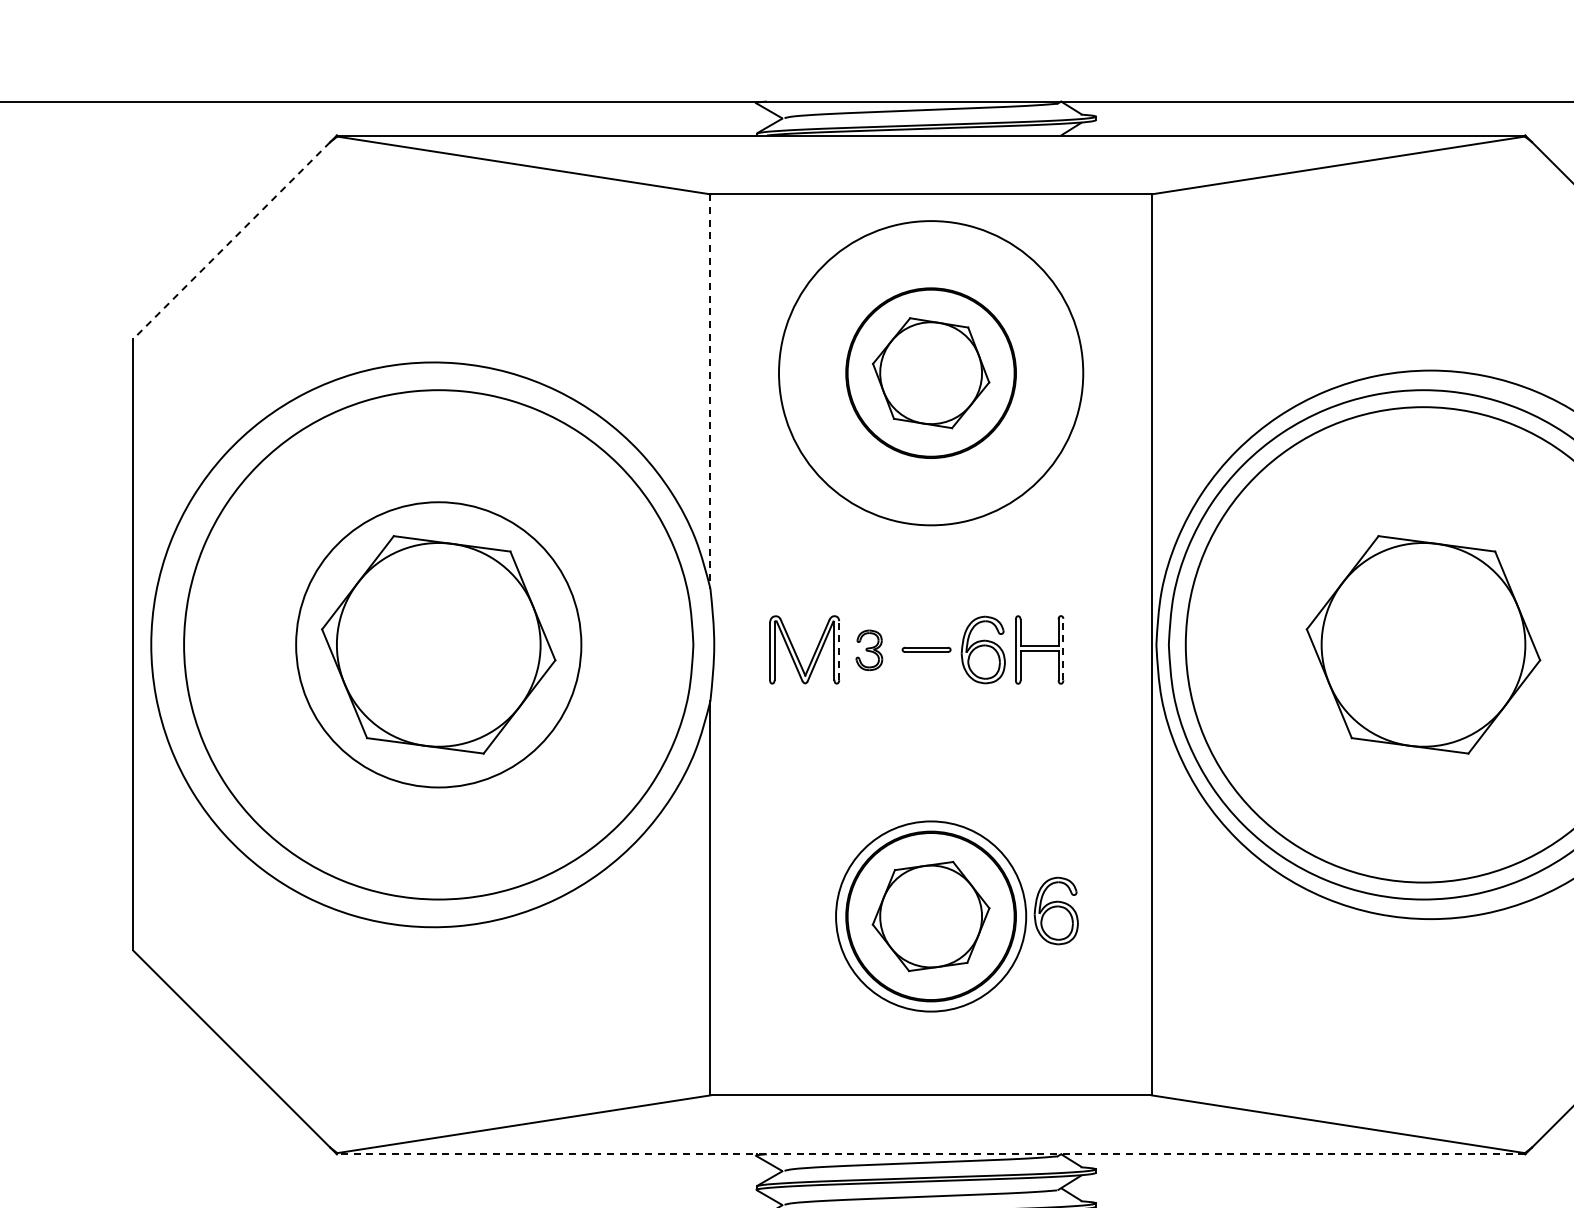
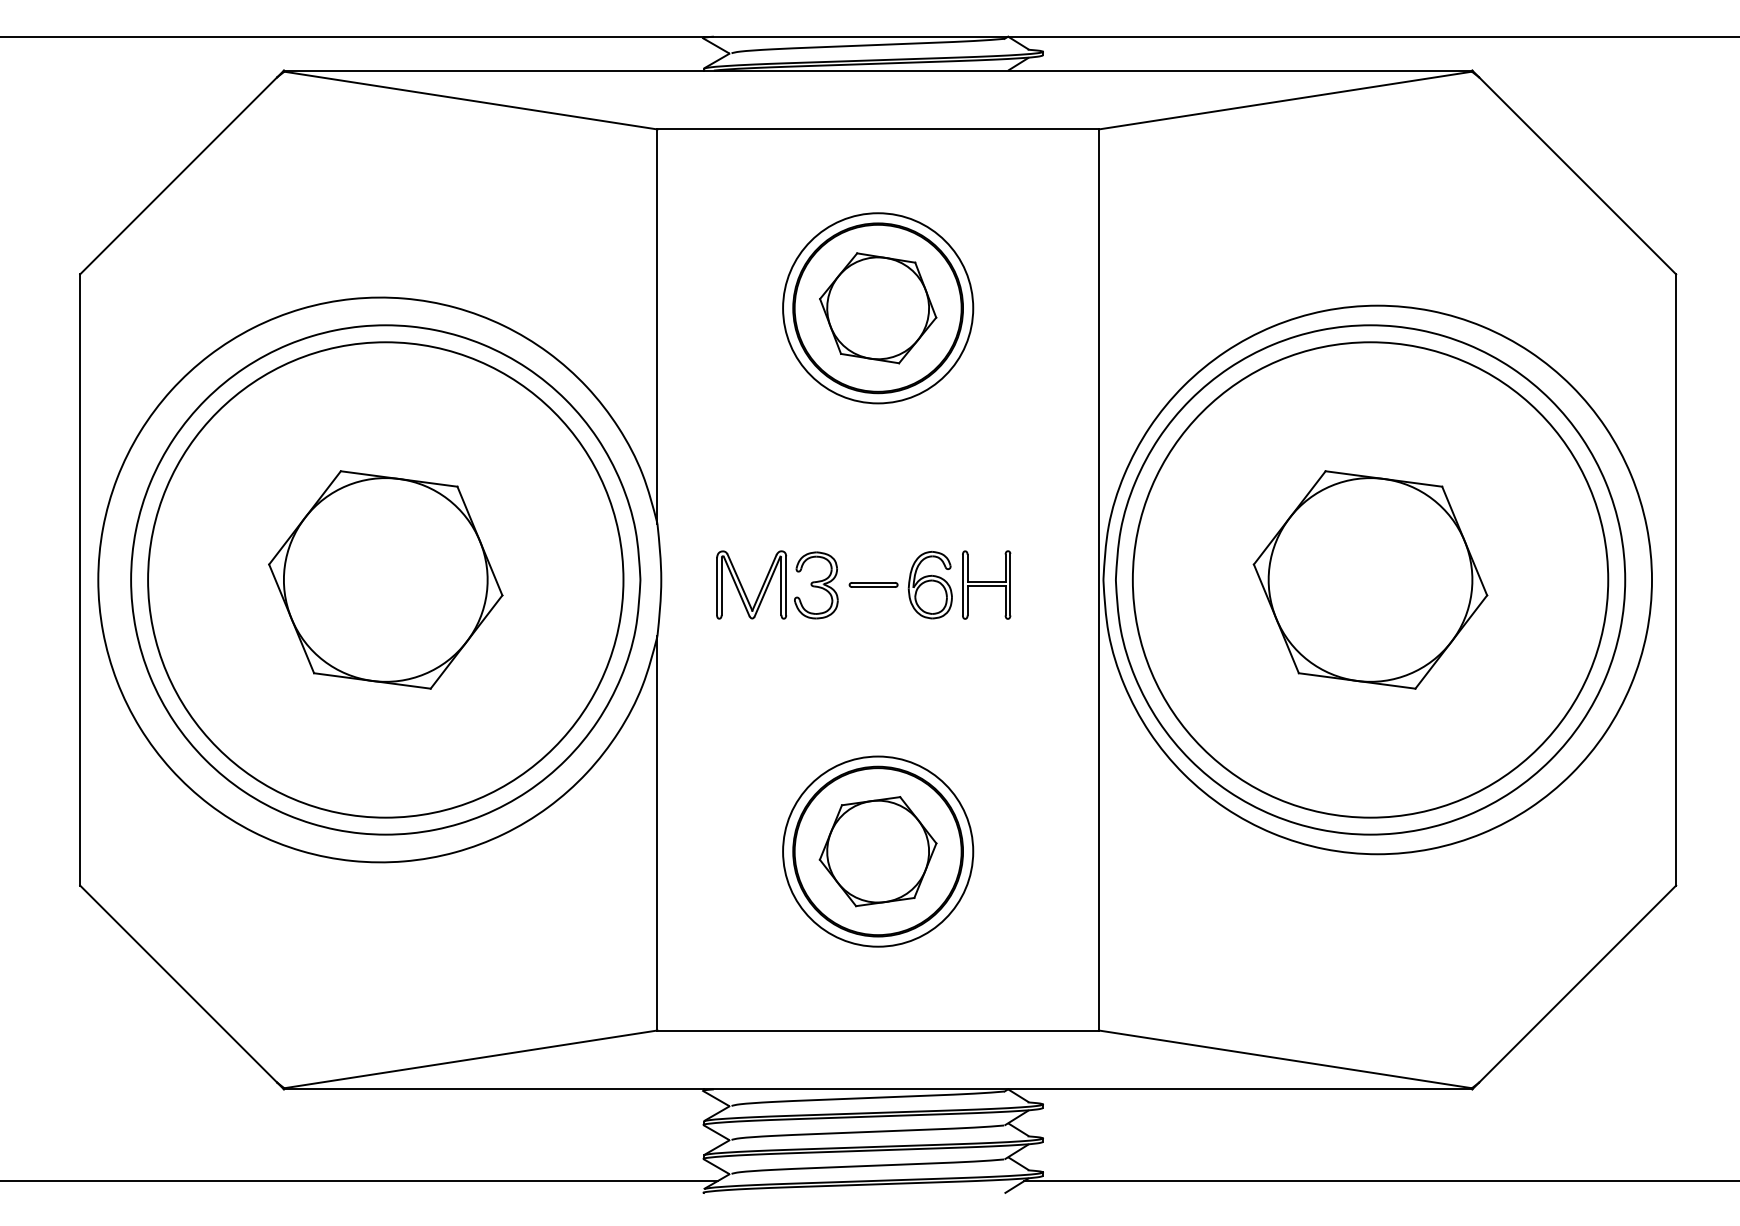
line: (231, 241) -> (178, 176), dashed -> solid
circle: (931, 373) -> (878, 308), size x0.62
line: (710, 392) -> (657, 327), dashed -> solid
circle: (438, 644) -> (385, 579), size x1.67
line: (1063, 649) -> (1010, 584), dashed -> solid
line: (839, 650) -> (786, 585), dashed -> solid
part: (869, 650) -> (816, 585), size x1.67
part: (1055, 911) -> (1002, 846), removed
line: (930, 1154) -> (877, 1089), dashed -> solid

